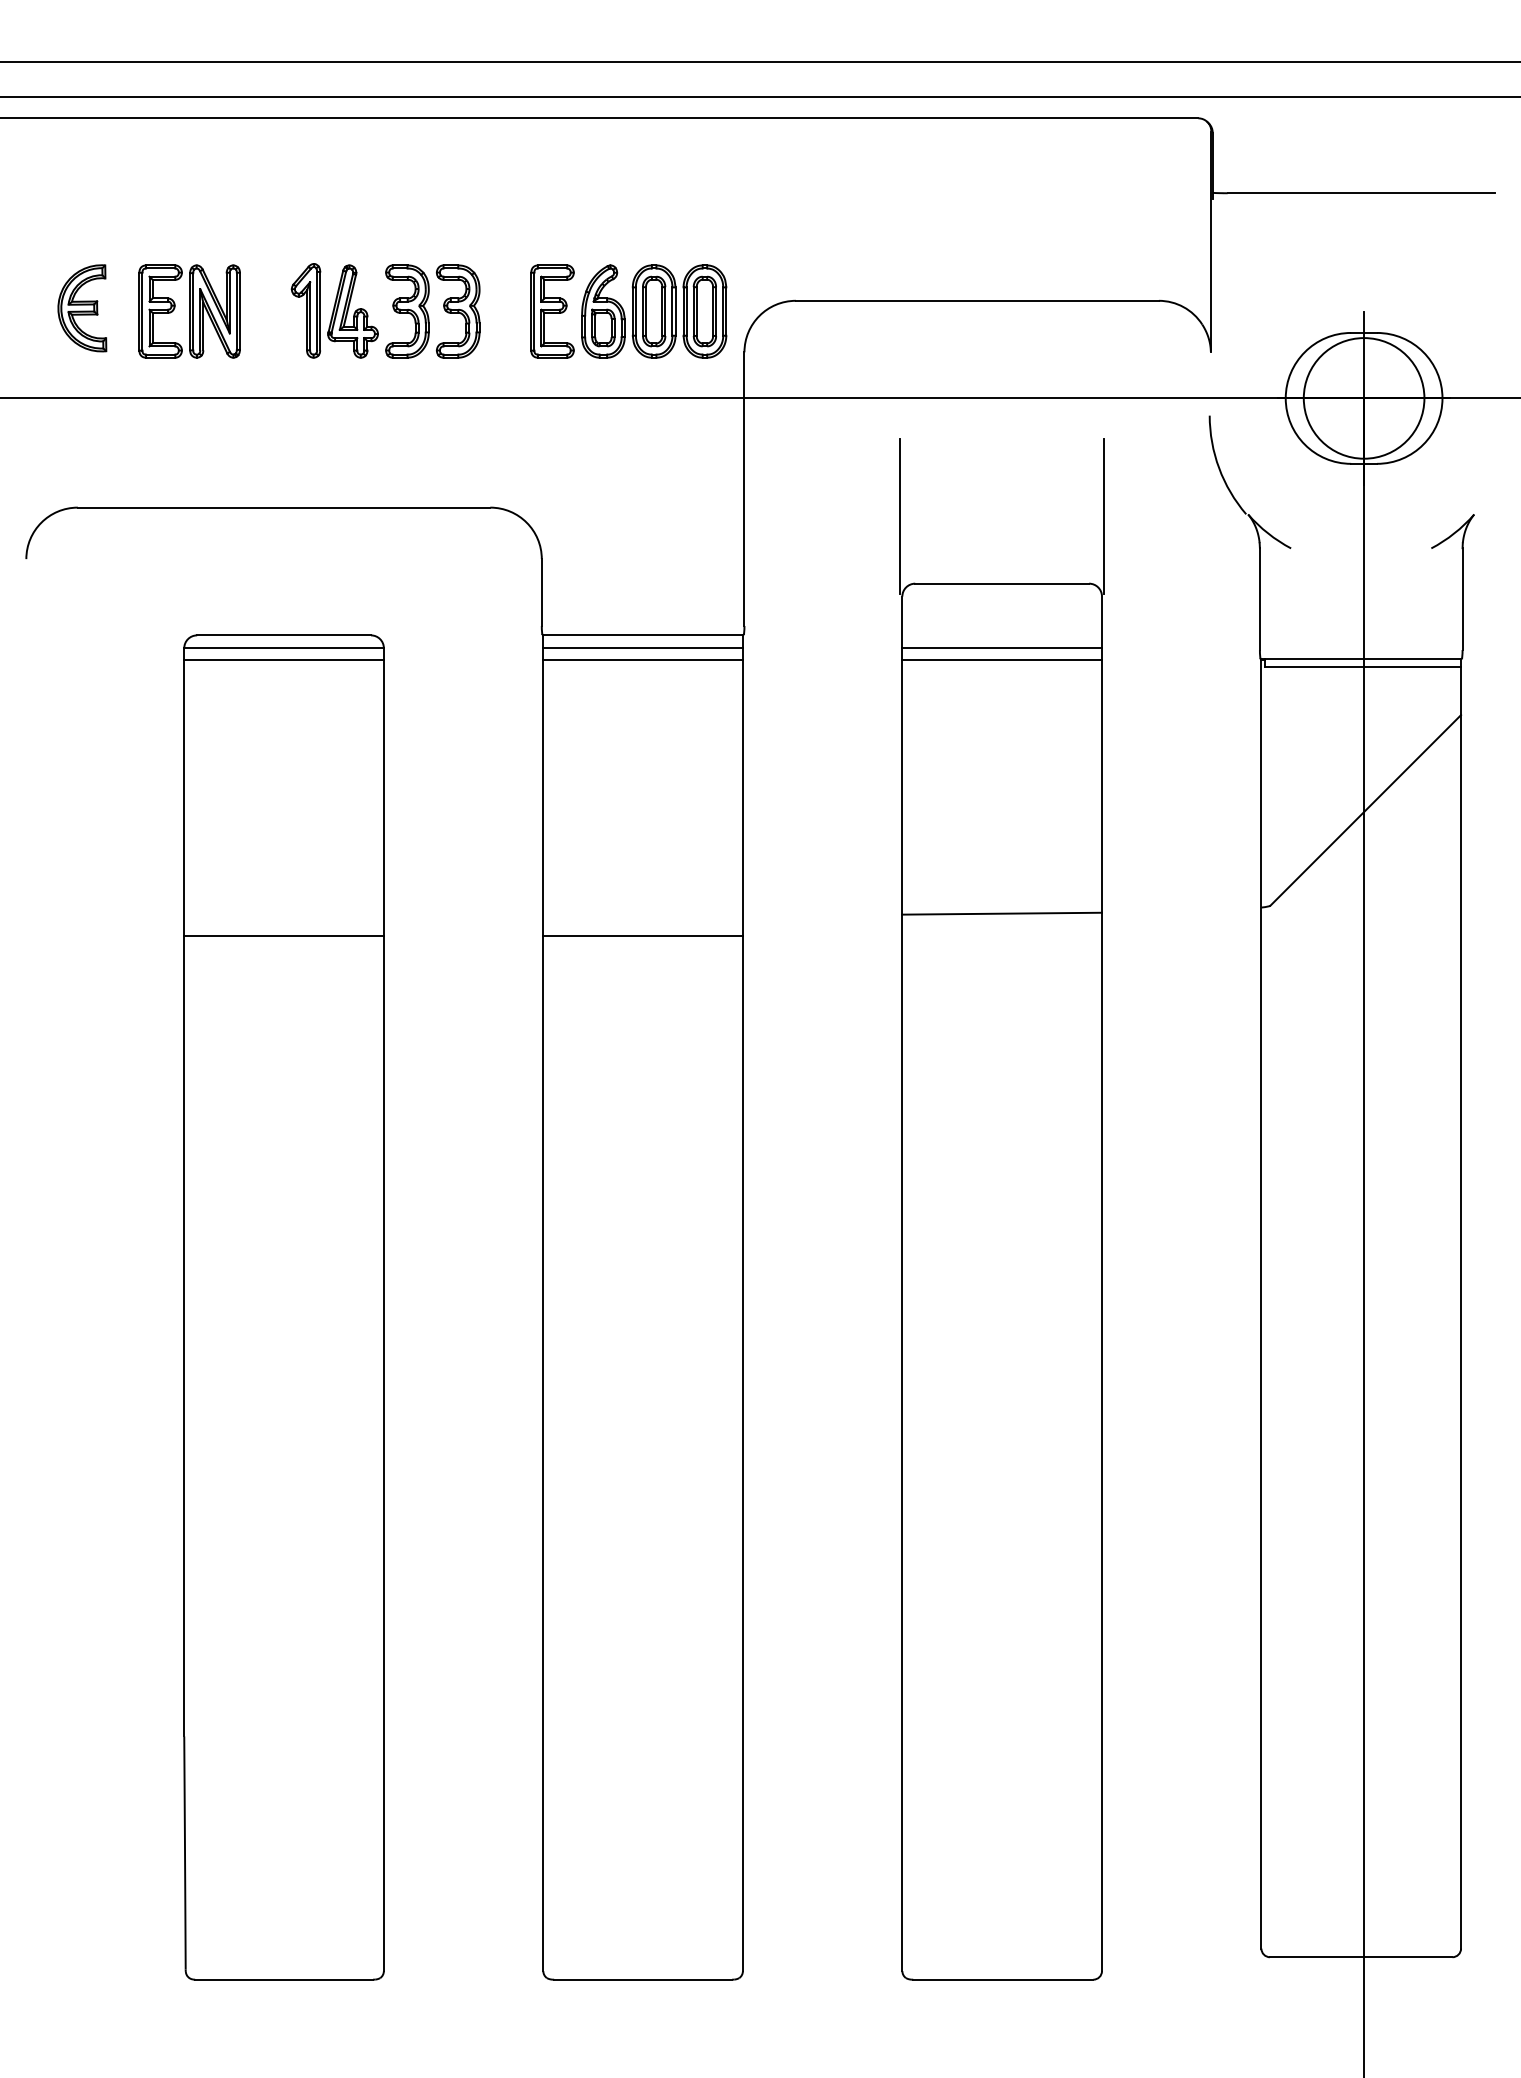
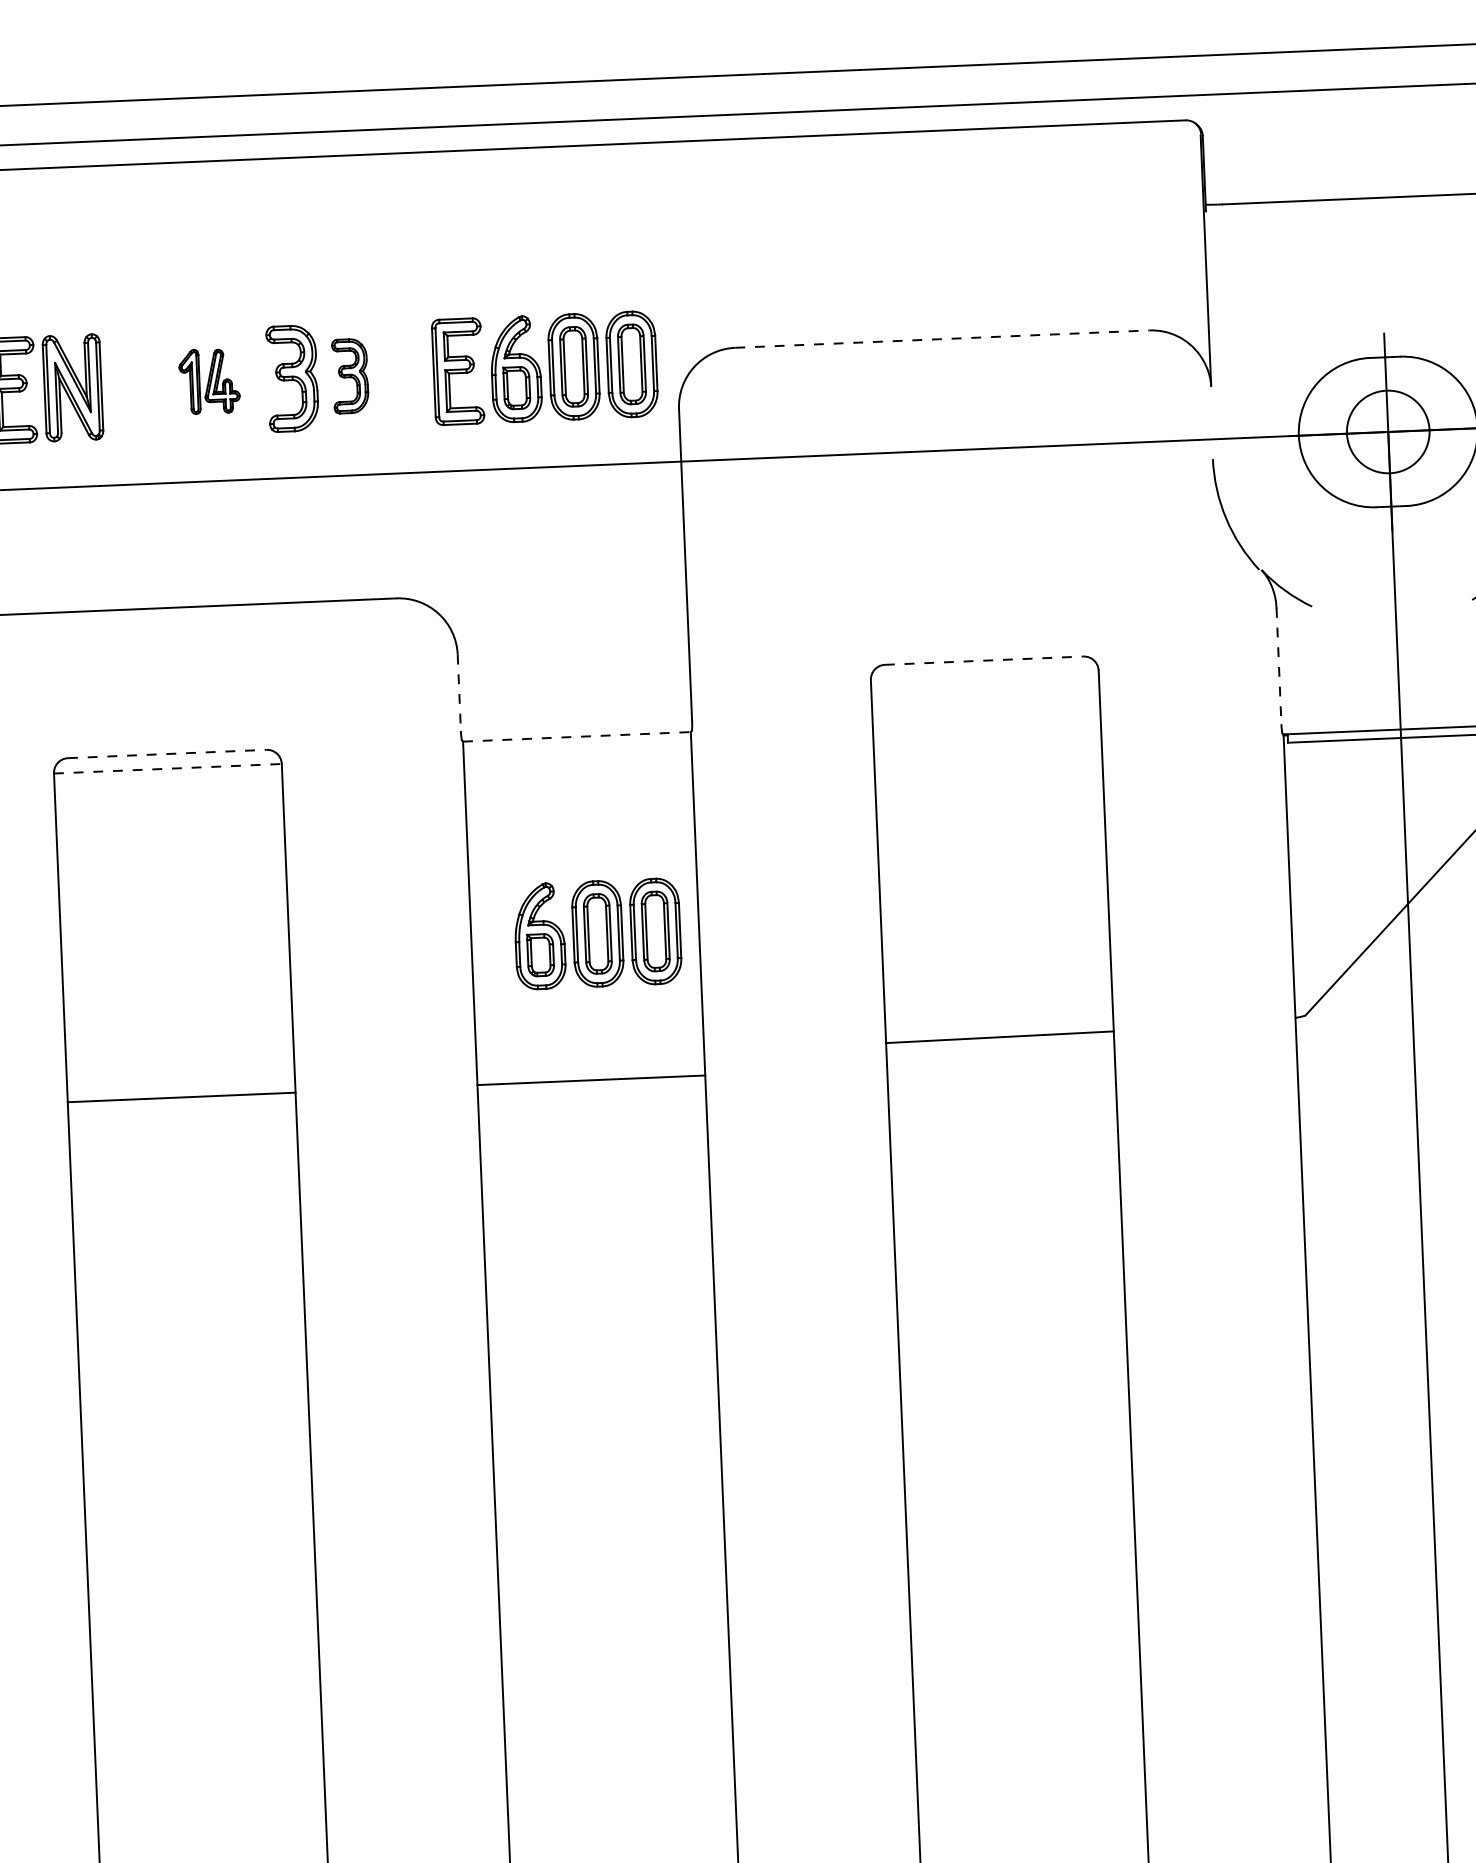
line: (977, 300) -> (942, 338), solid -> dashed
part: (334, 310) -> (209, 380), size x0.6
part: (457, 311) -> (349, 376), size x0.7
circle: (1363, 398) -> (1387, 432), size x0.6
line: (900, 516) -> (864, 588), removed
line: (1104, 516) -> (1097, 579), removed
line: (1002, 583) -> (984, 660), solid -> dashed
line: (541, 593) -> (459, 693), solid -> dashed
line: (1259, 599) -> (1278, 666), solid -> dashed
line: (284, 635) -> (167, 754), solid -> dashed
line: (643, 635) -> (577, 736), solid -> dashed
line: (284, 648) -> (168, 768), solid -> dashed
line: (642, 648) -> (576, 751), removed
line: (1002, 648) -> (987, 734), removed
line: (283, 660) -> (167, 782), removed
line: (642, 660) -> (577, 765), removed
line: (1002, 660) -> (988, 748), removed
part: (654, 808) -> (598, 933), added

